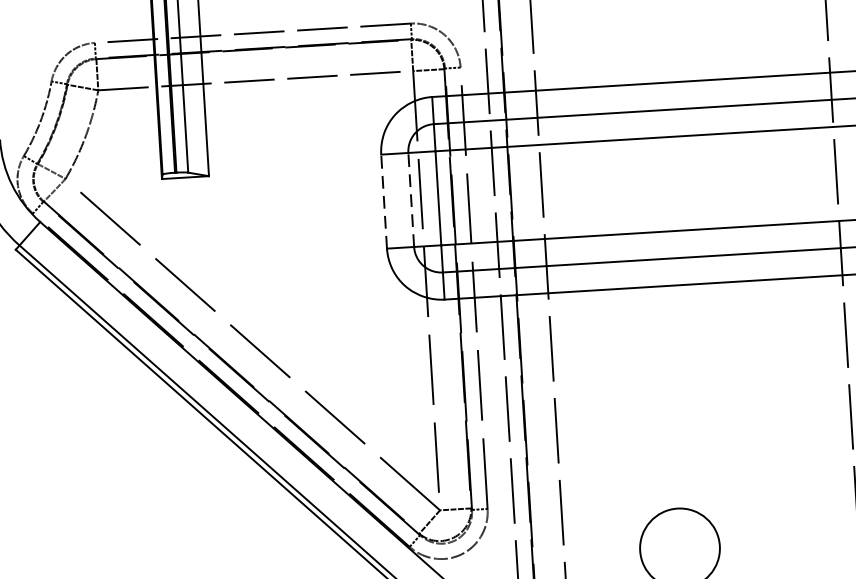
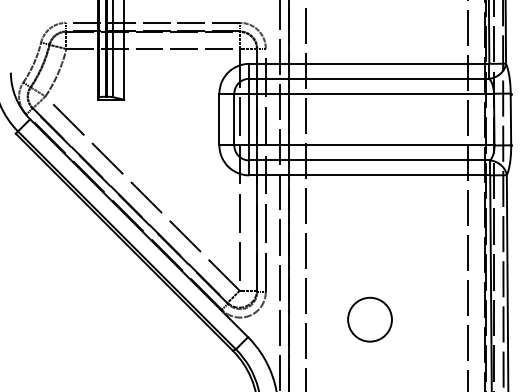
line: (411, 199) -> (234, 119), dashed -> solid
line: (384, 201) -> (219, 119), dashed -> solid

